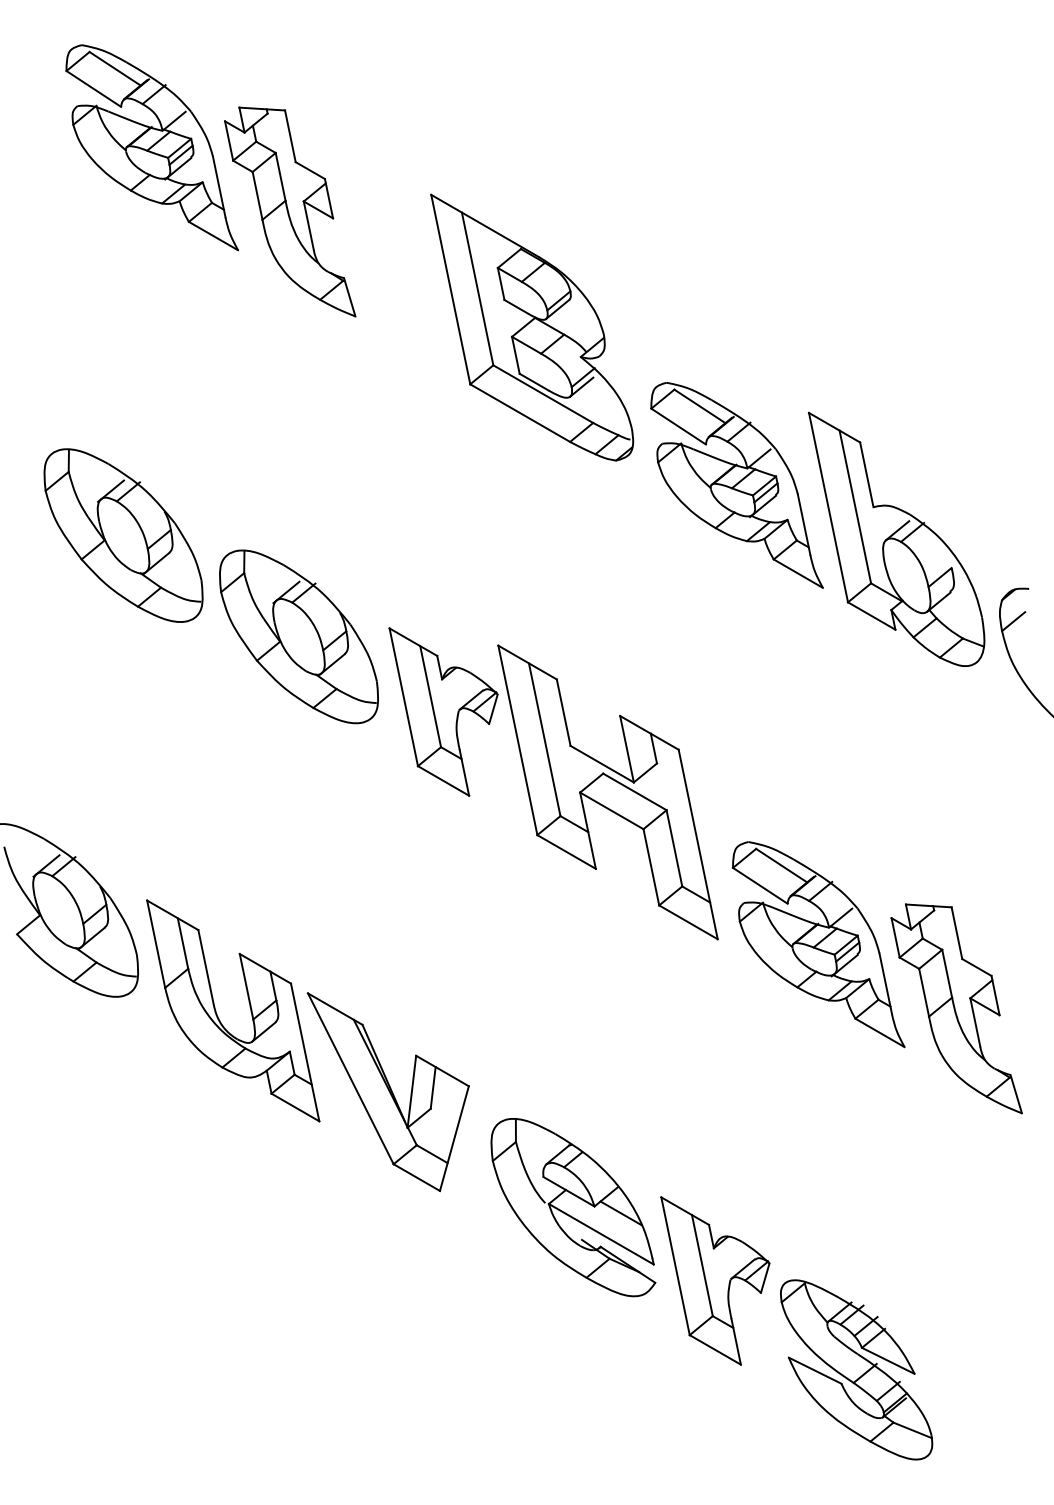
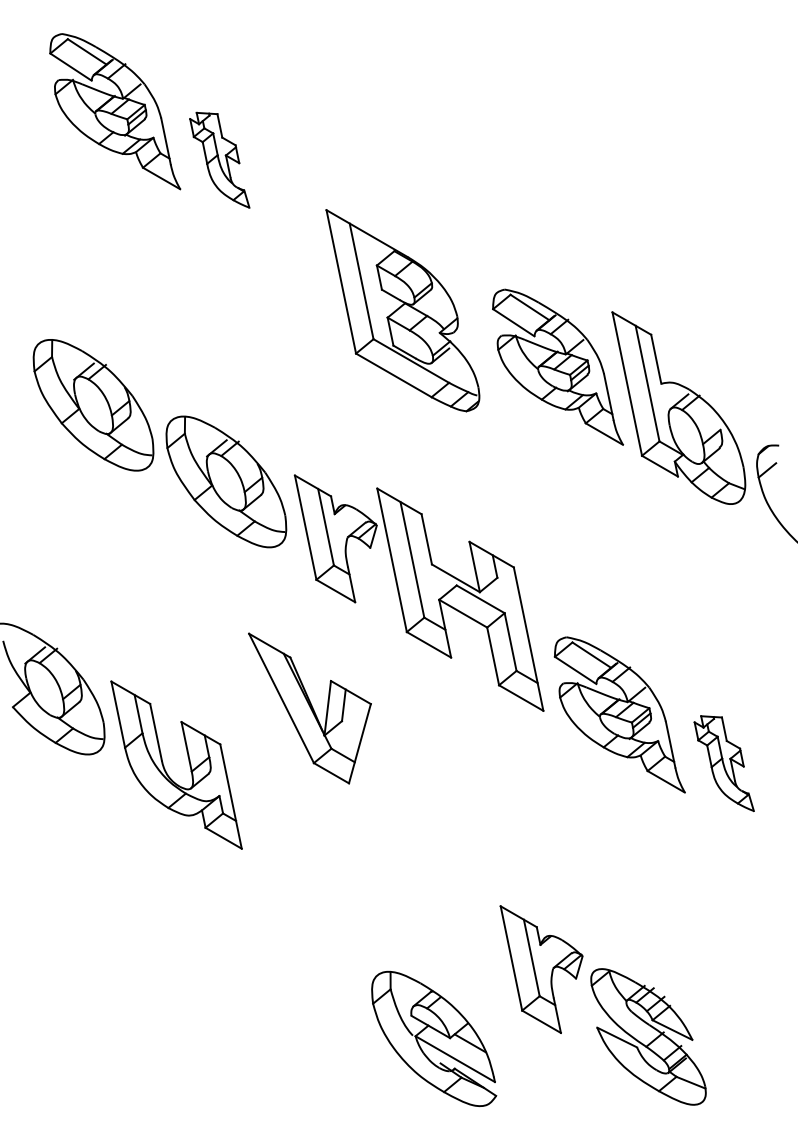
part: (290, 211) -> (219, 159), size x0.6
part: (532, 327) -> (403, 310), moved
part: (956, 1008) -> (724, 763), size x0.6
part: (387, 1092) -> (309, 708), moved
part: (573, 1207) -> (434, 1038), moved

